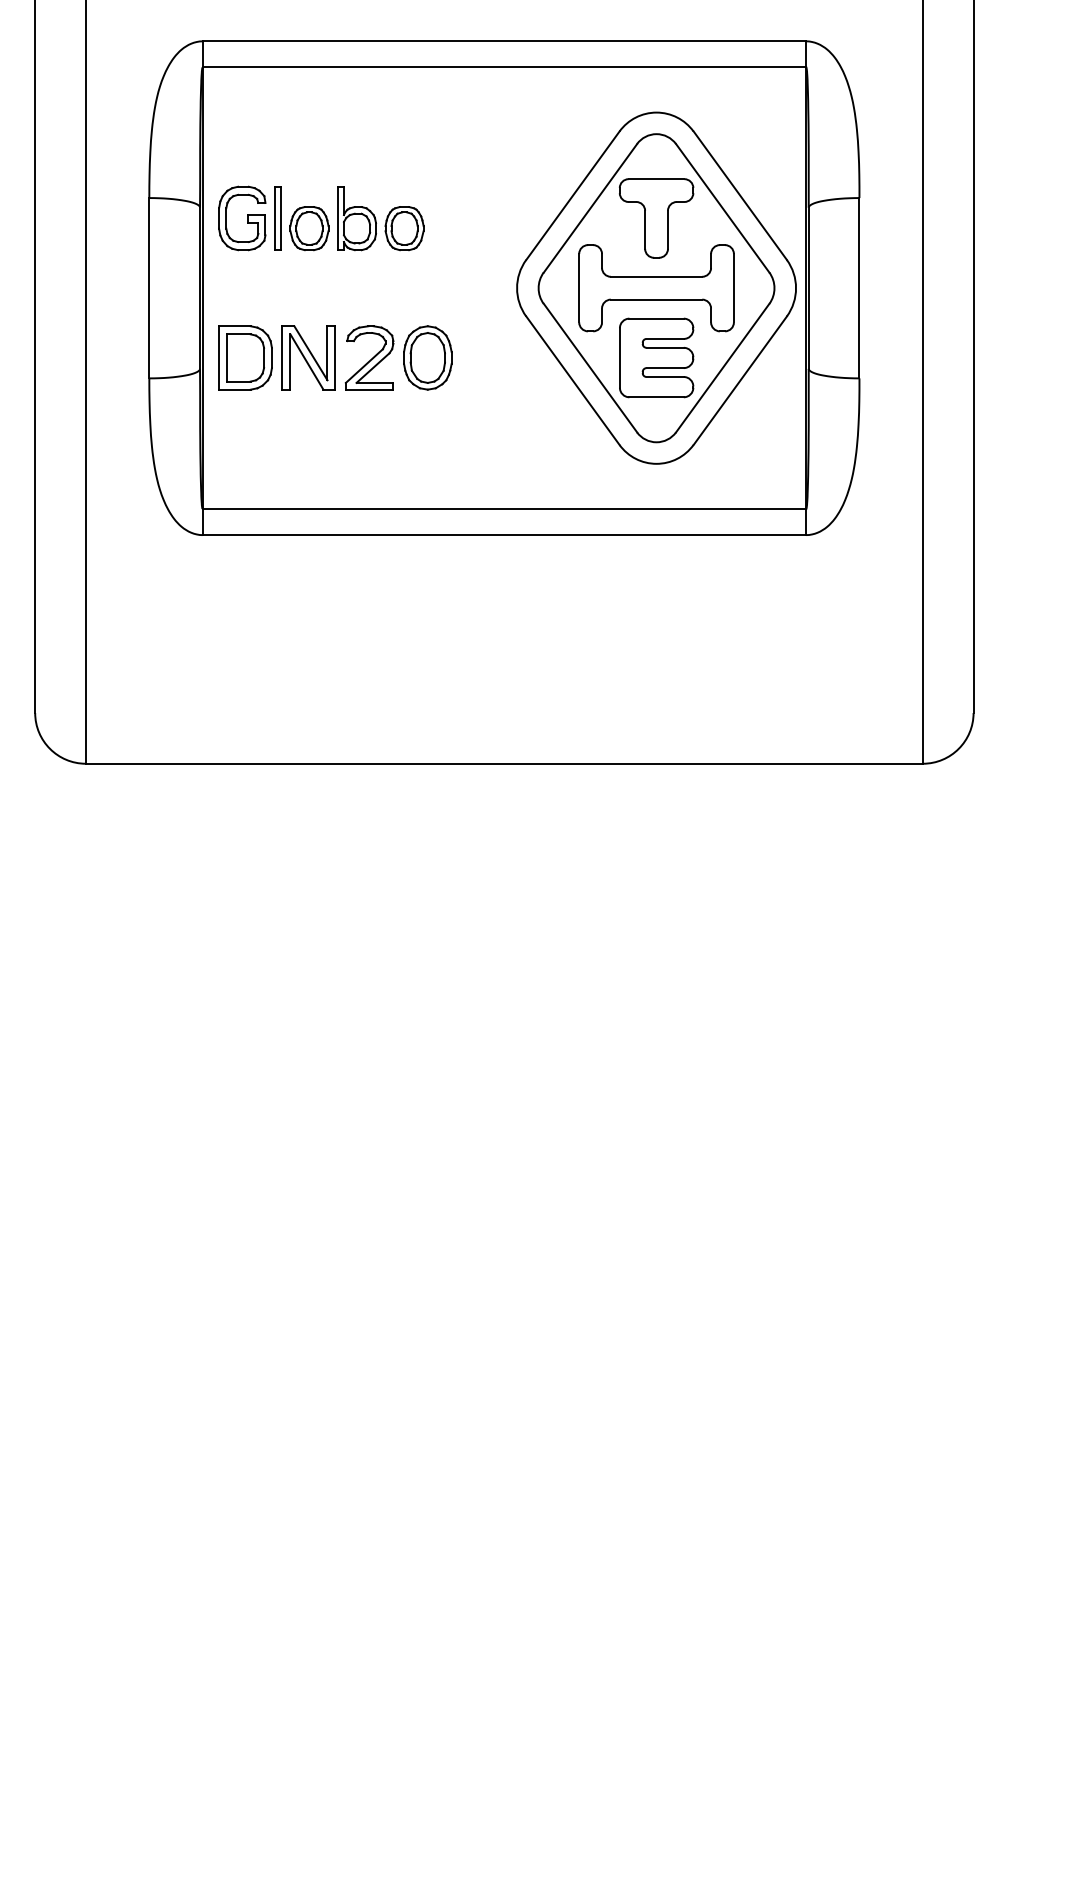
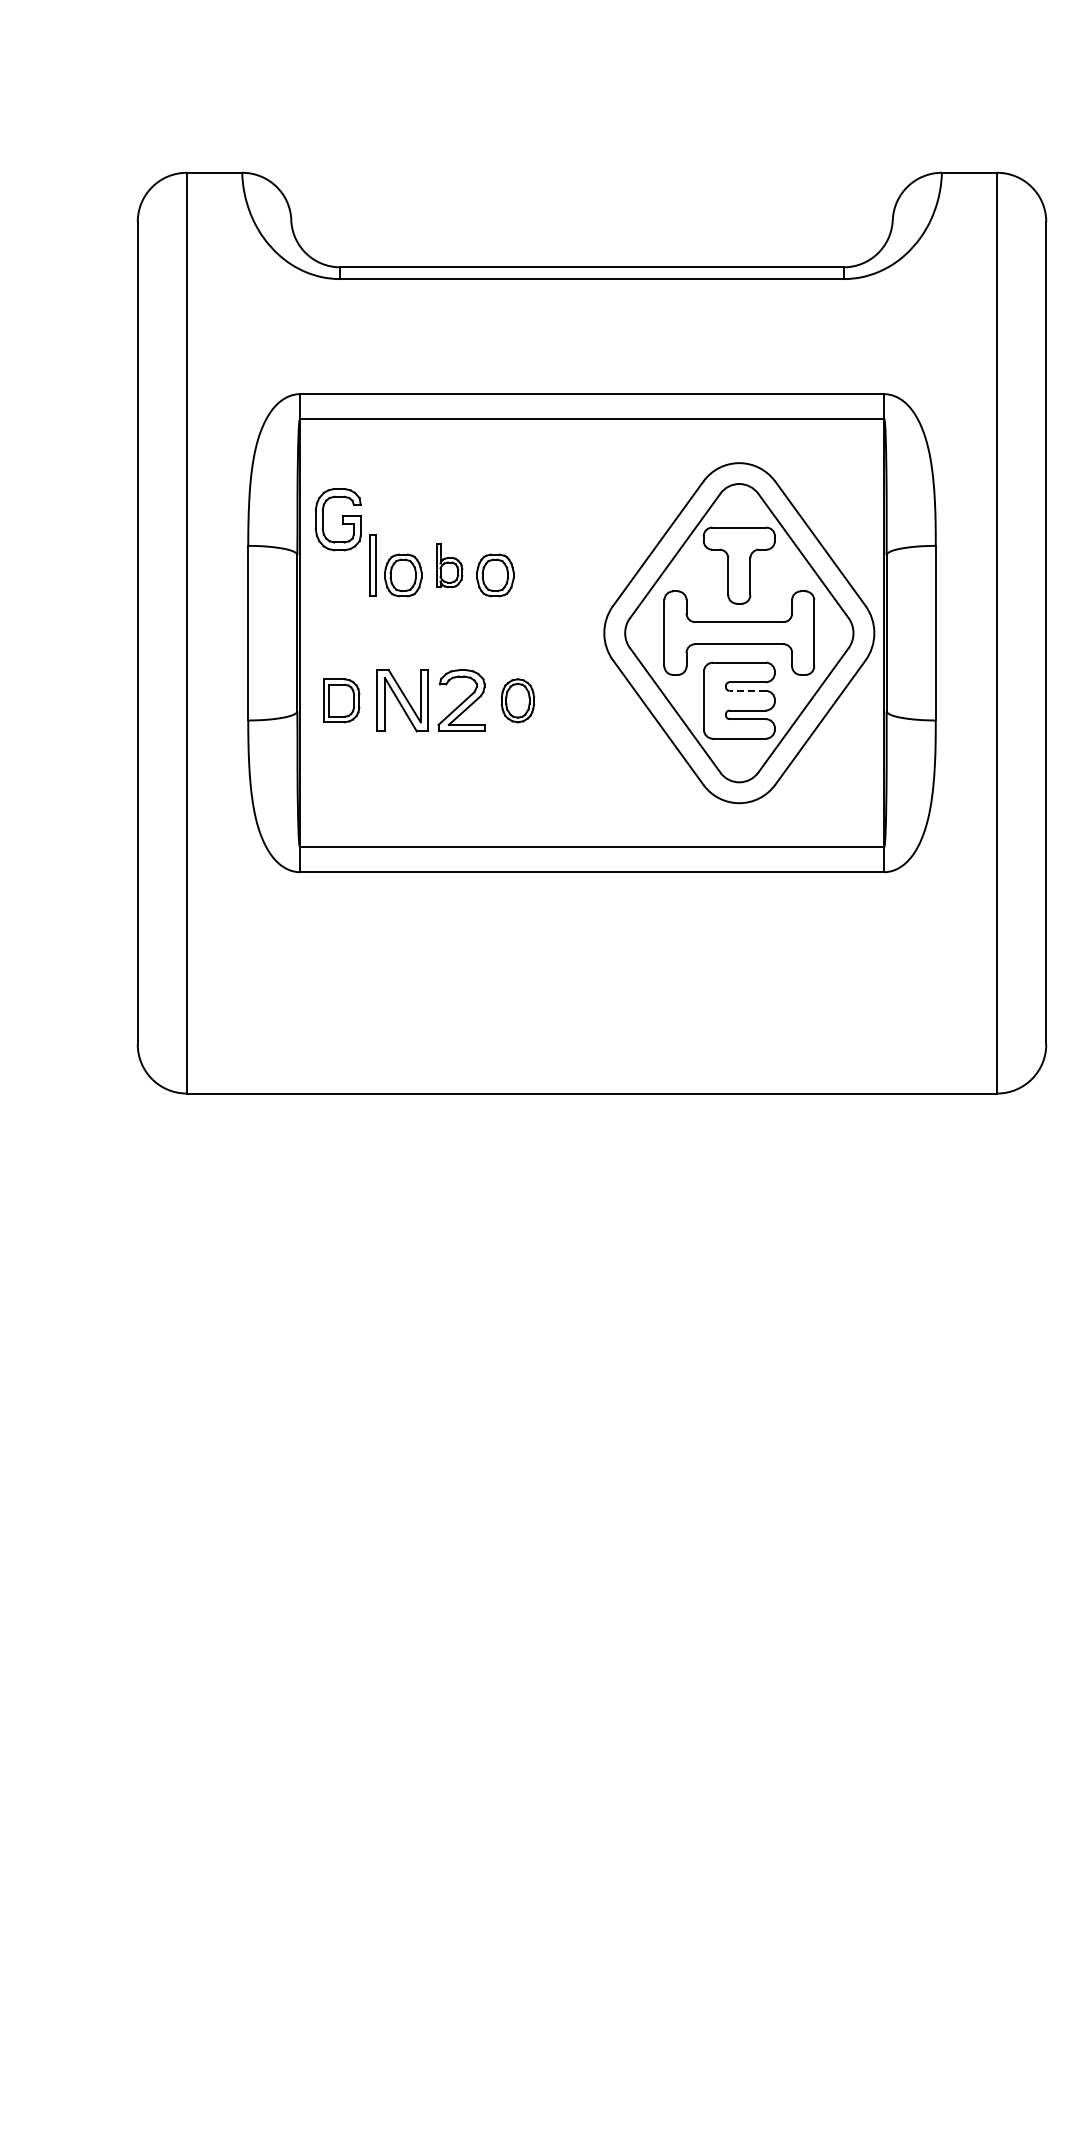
part: (241, 218) -> (337, 519), moved
part: (357, 218) -> (449, 565), size x0.7
line: (664, 347) -> (747, 690), solid -> dashed
part: (245, 357) -> (341, 700), size x0.7
part: (427, 357) -> (517, 700), size x0.7

